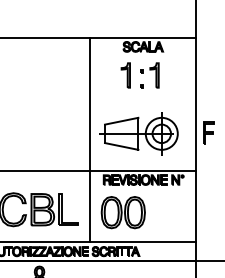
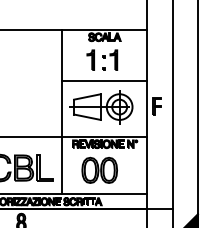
line: (142, 101) -> (104, 81), added
part: (123, 211) -> (99, 169), moved

